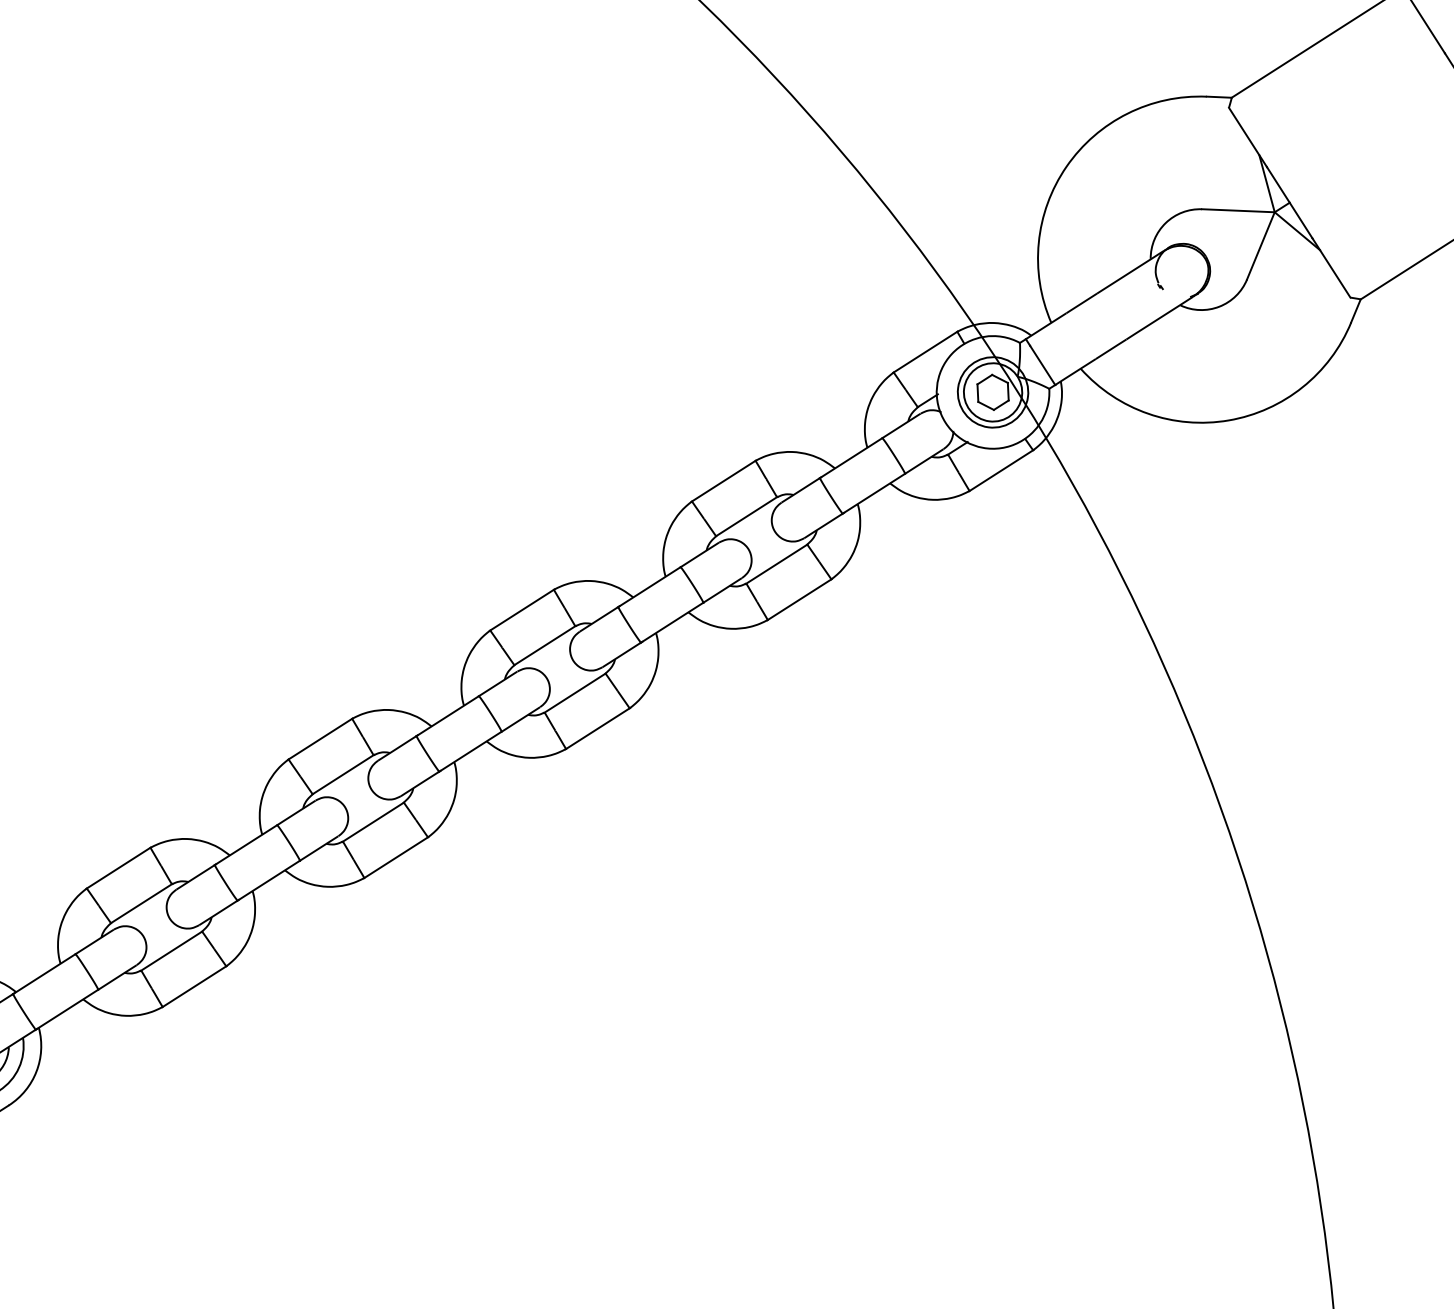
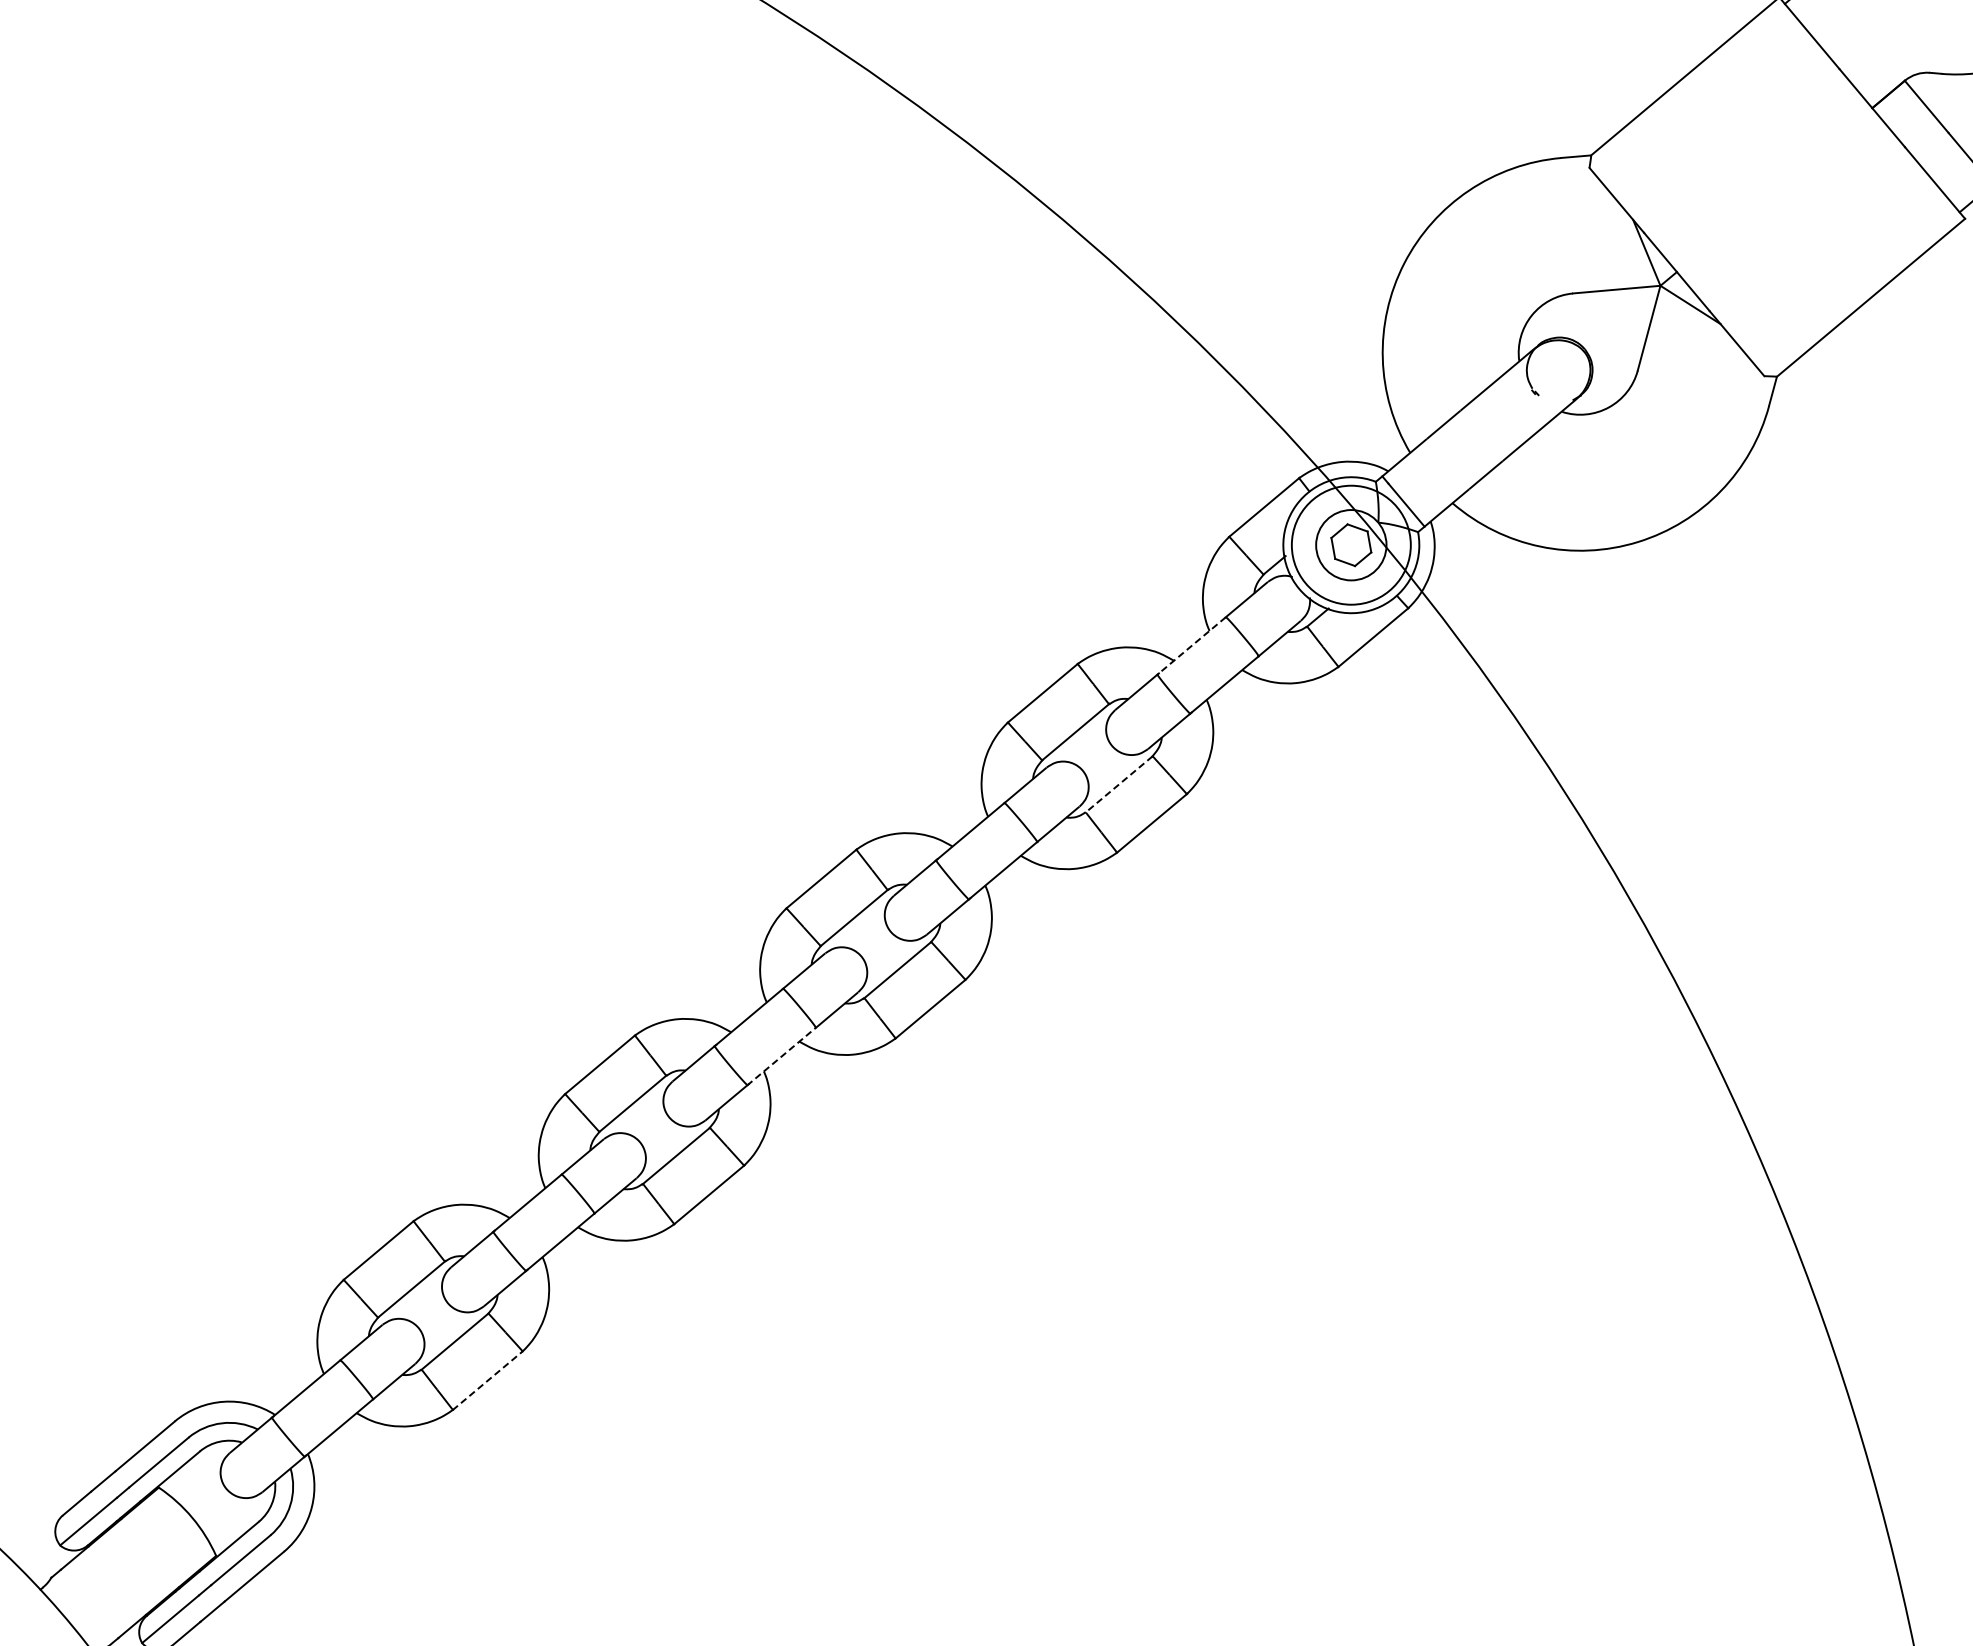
circle: (992, 391) -> (1350, 544), size x1.4
line: (850, 458) -> (1191, 646), solid -> dashed
line: (776, 564) -> (1118, 784), solid -> dashed
line: (470, 751) -> (781, 1056), solid -> dashed
line: (195, 986) -> (488, 1380), solid -> dashed

